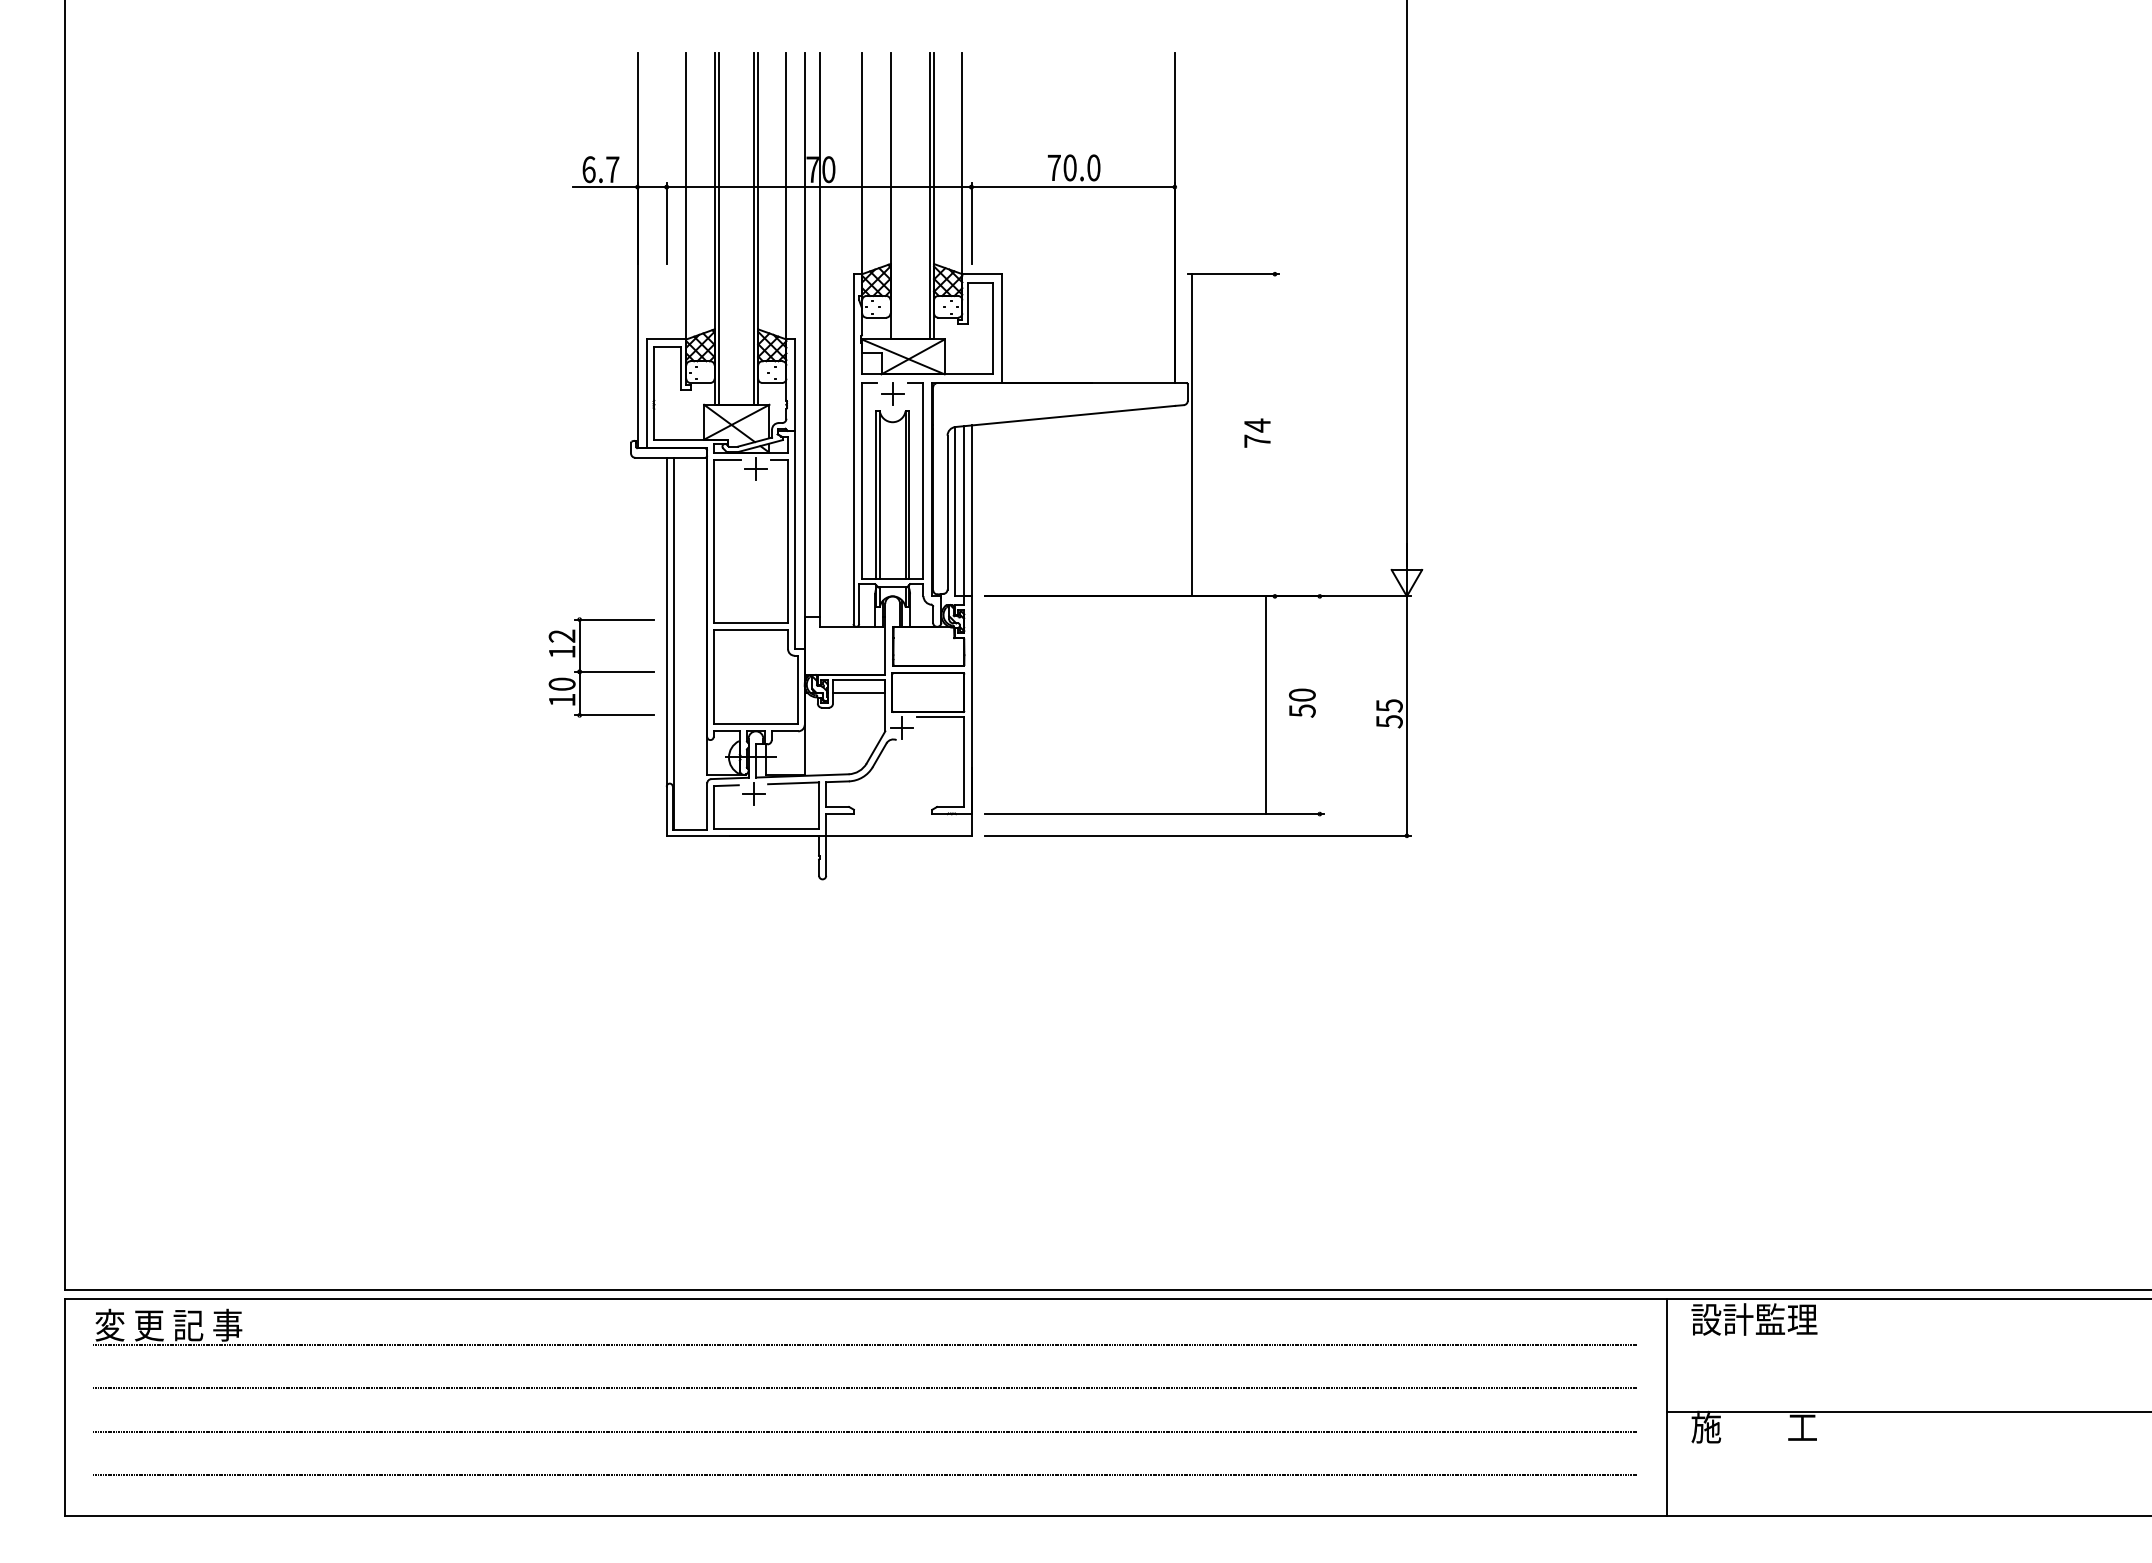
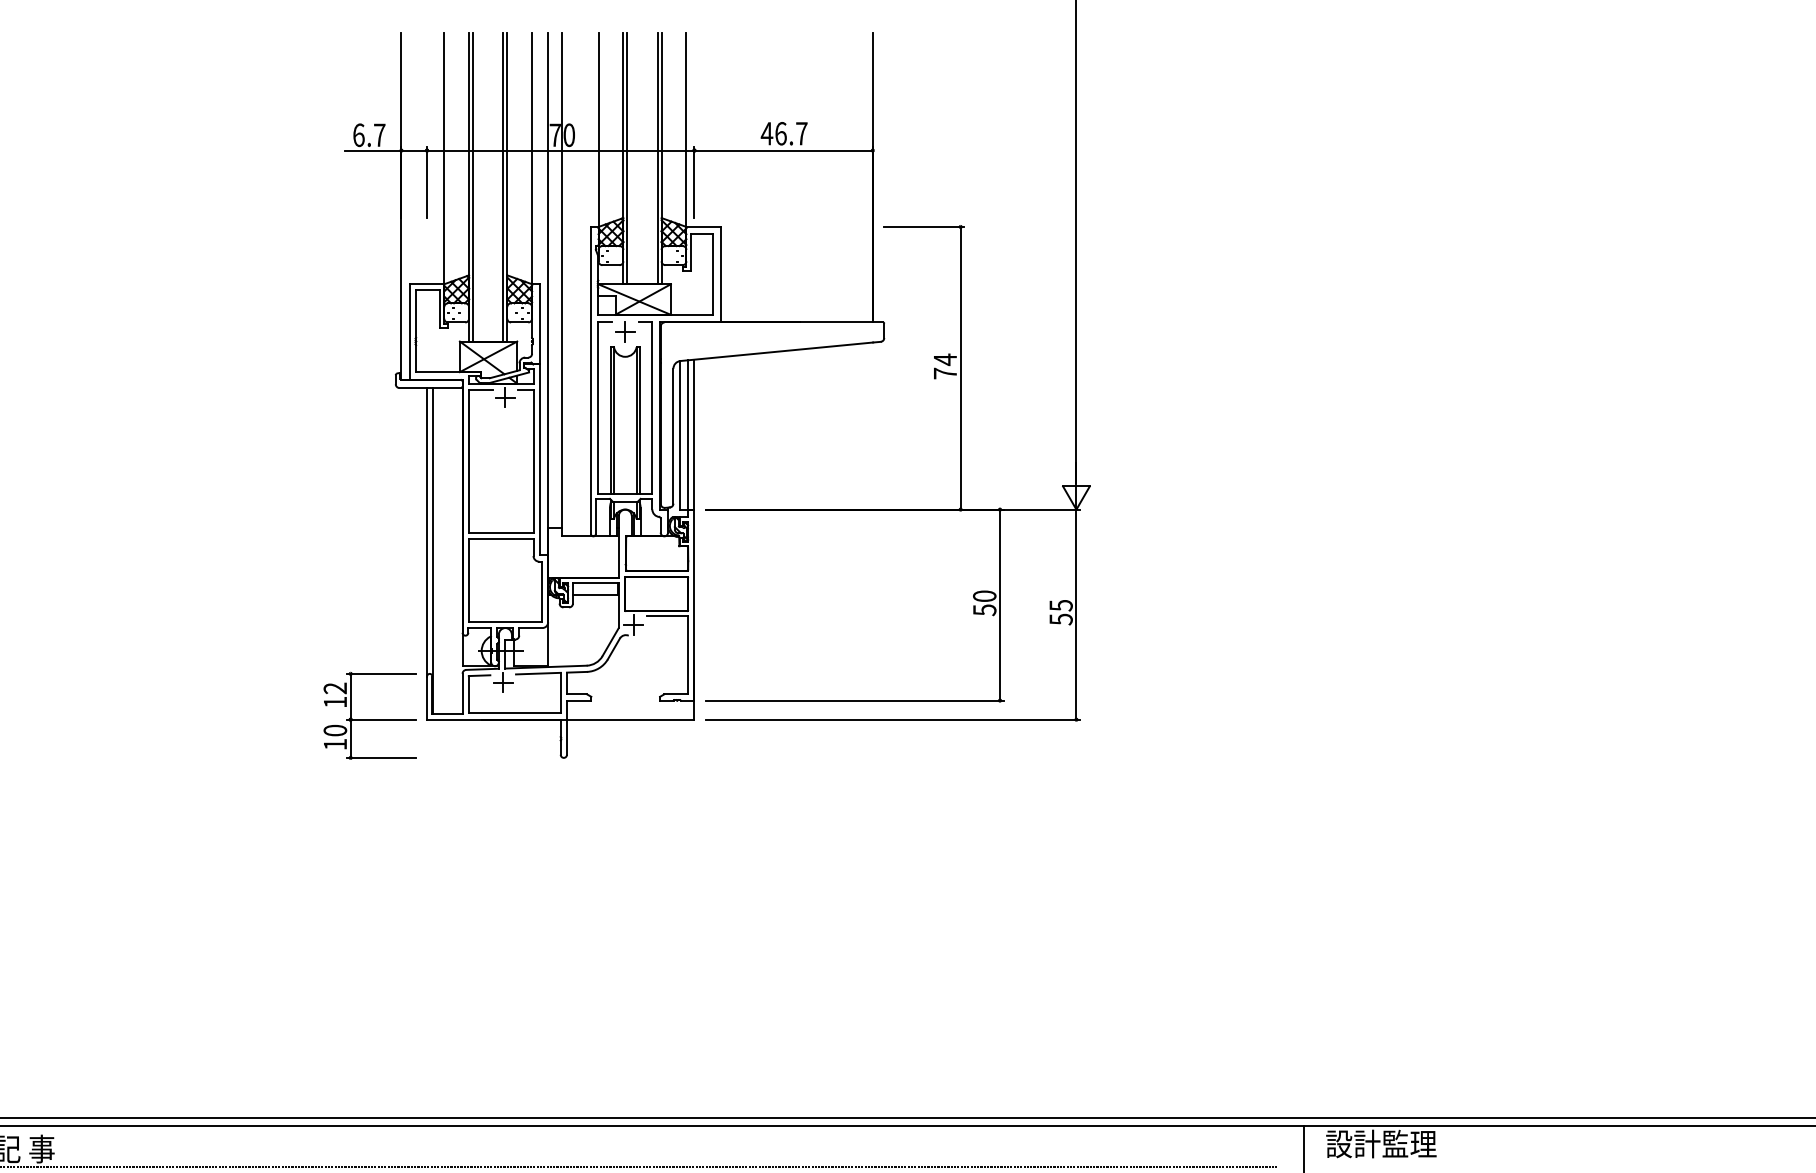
text: (1073, 167) -> (783, 133), 70.0 -> 46.7
line: (894, 196) -> (626, 158), added
line: (1191, 435) -> (960, 368), moved
part: (601, 667) -> (369, 715), moved
line: (1265, 705) -> (999, 605), moved

